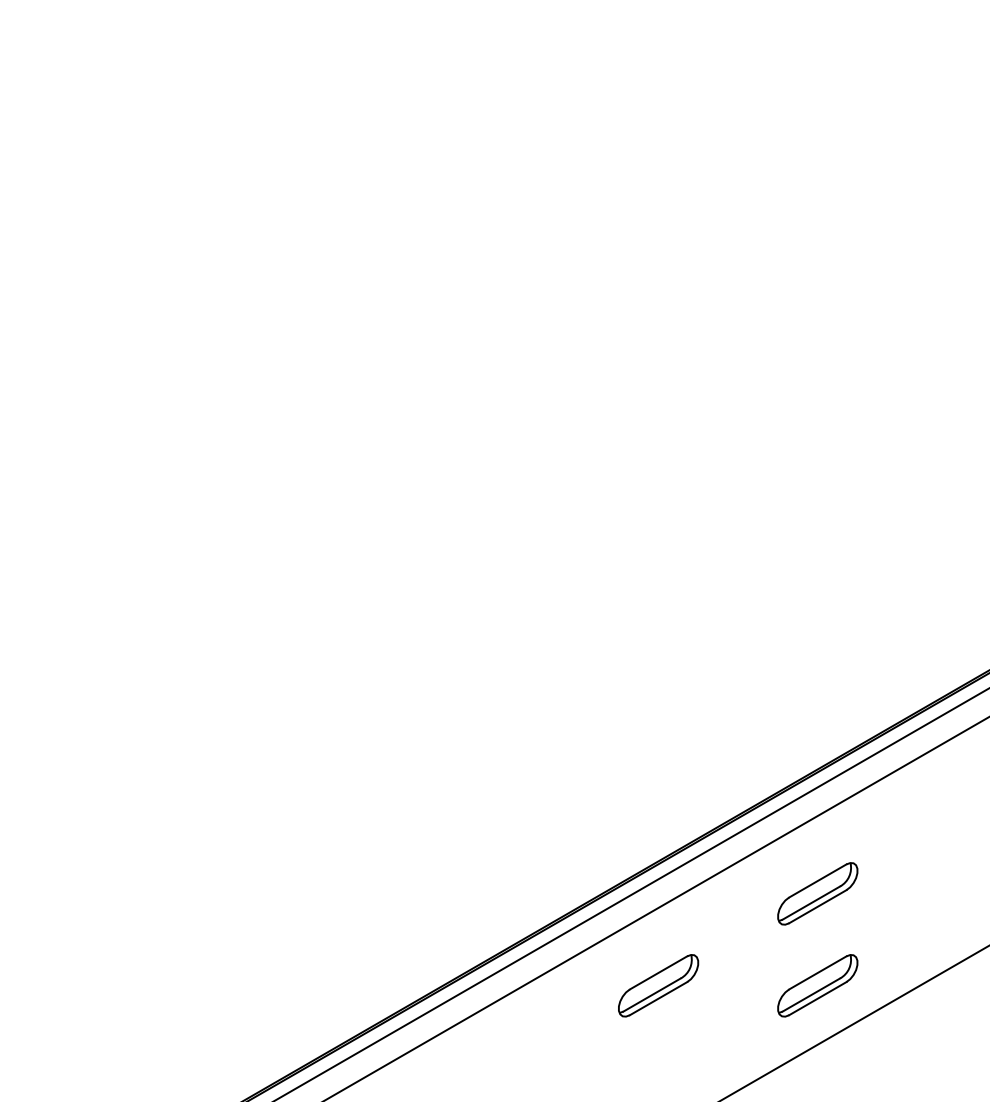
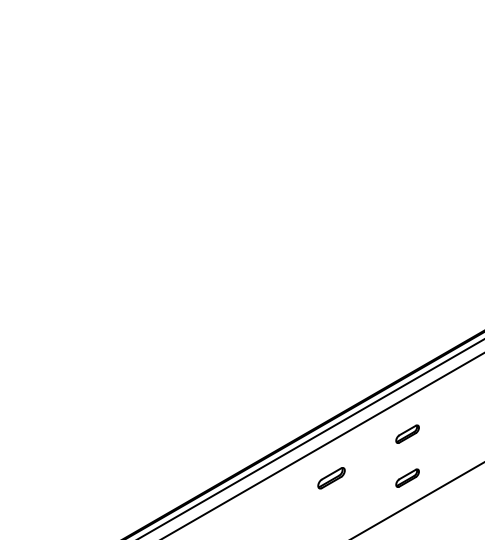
part: (817, 891) -> (407, 433), size x0.6
part: (658, 983) -> (331, 477), size x0.7
part: (817, 983) -> (407, 477), size x0.6

